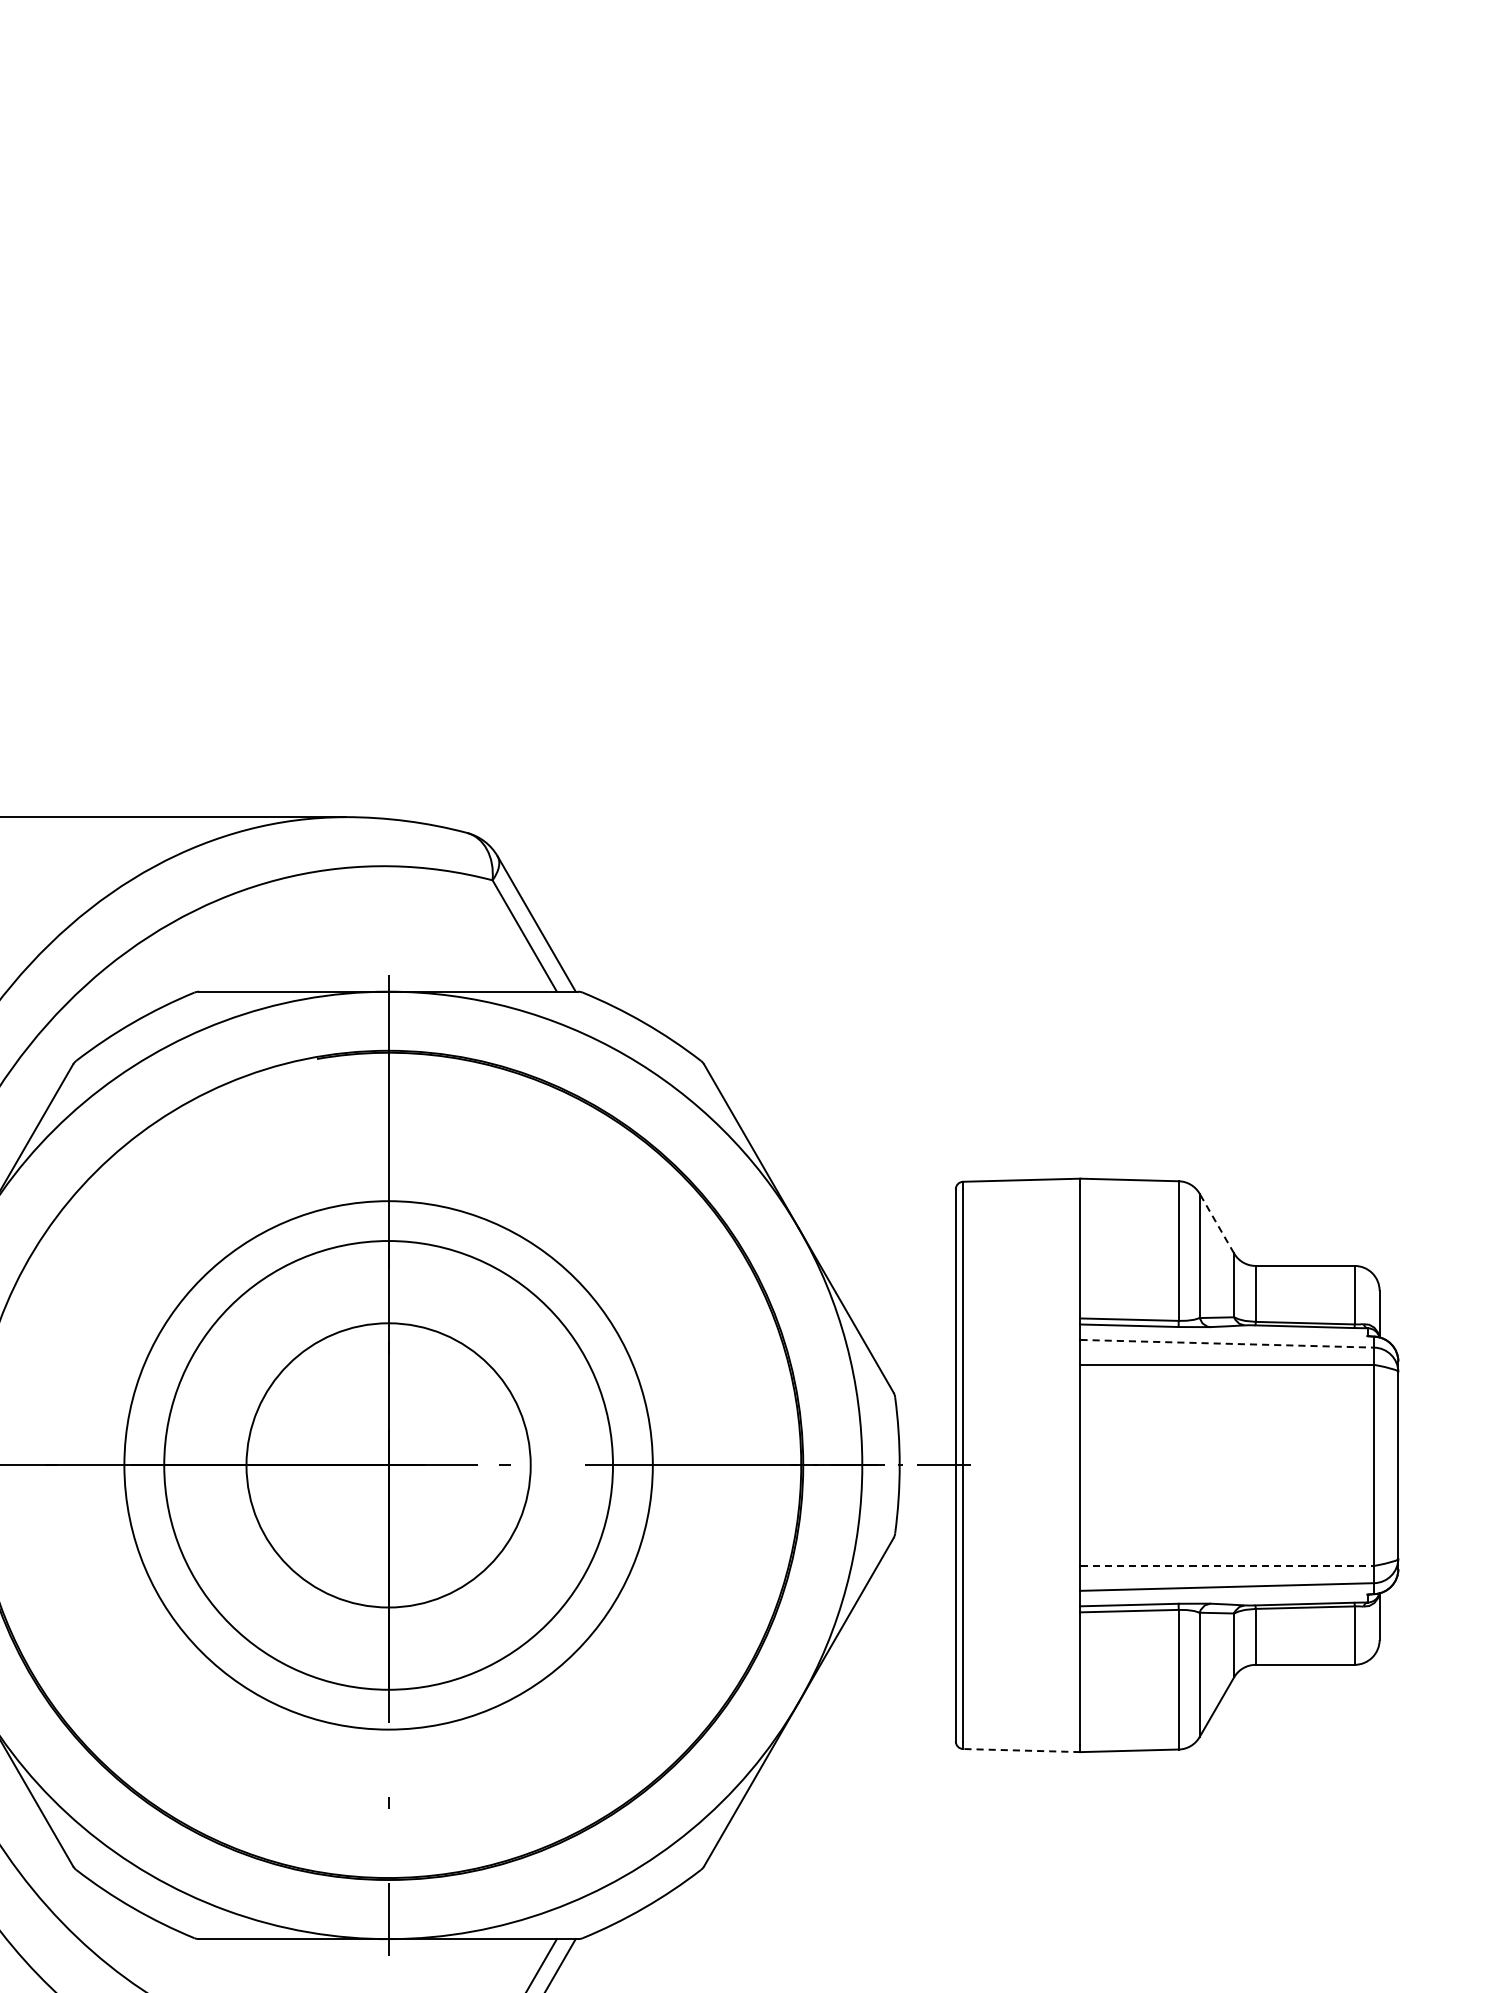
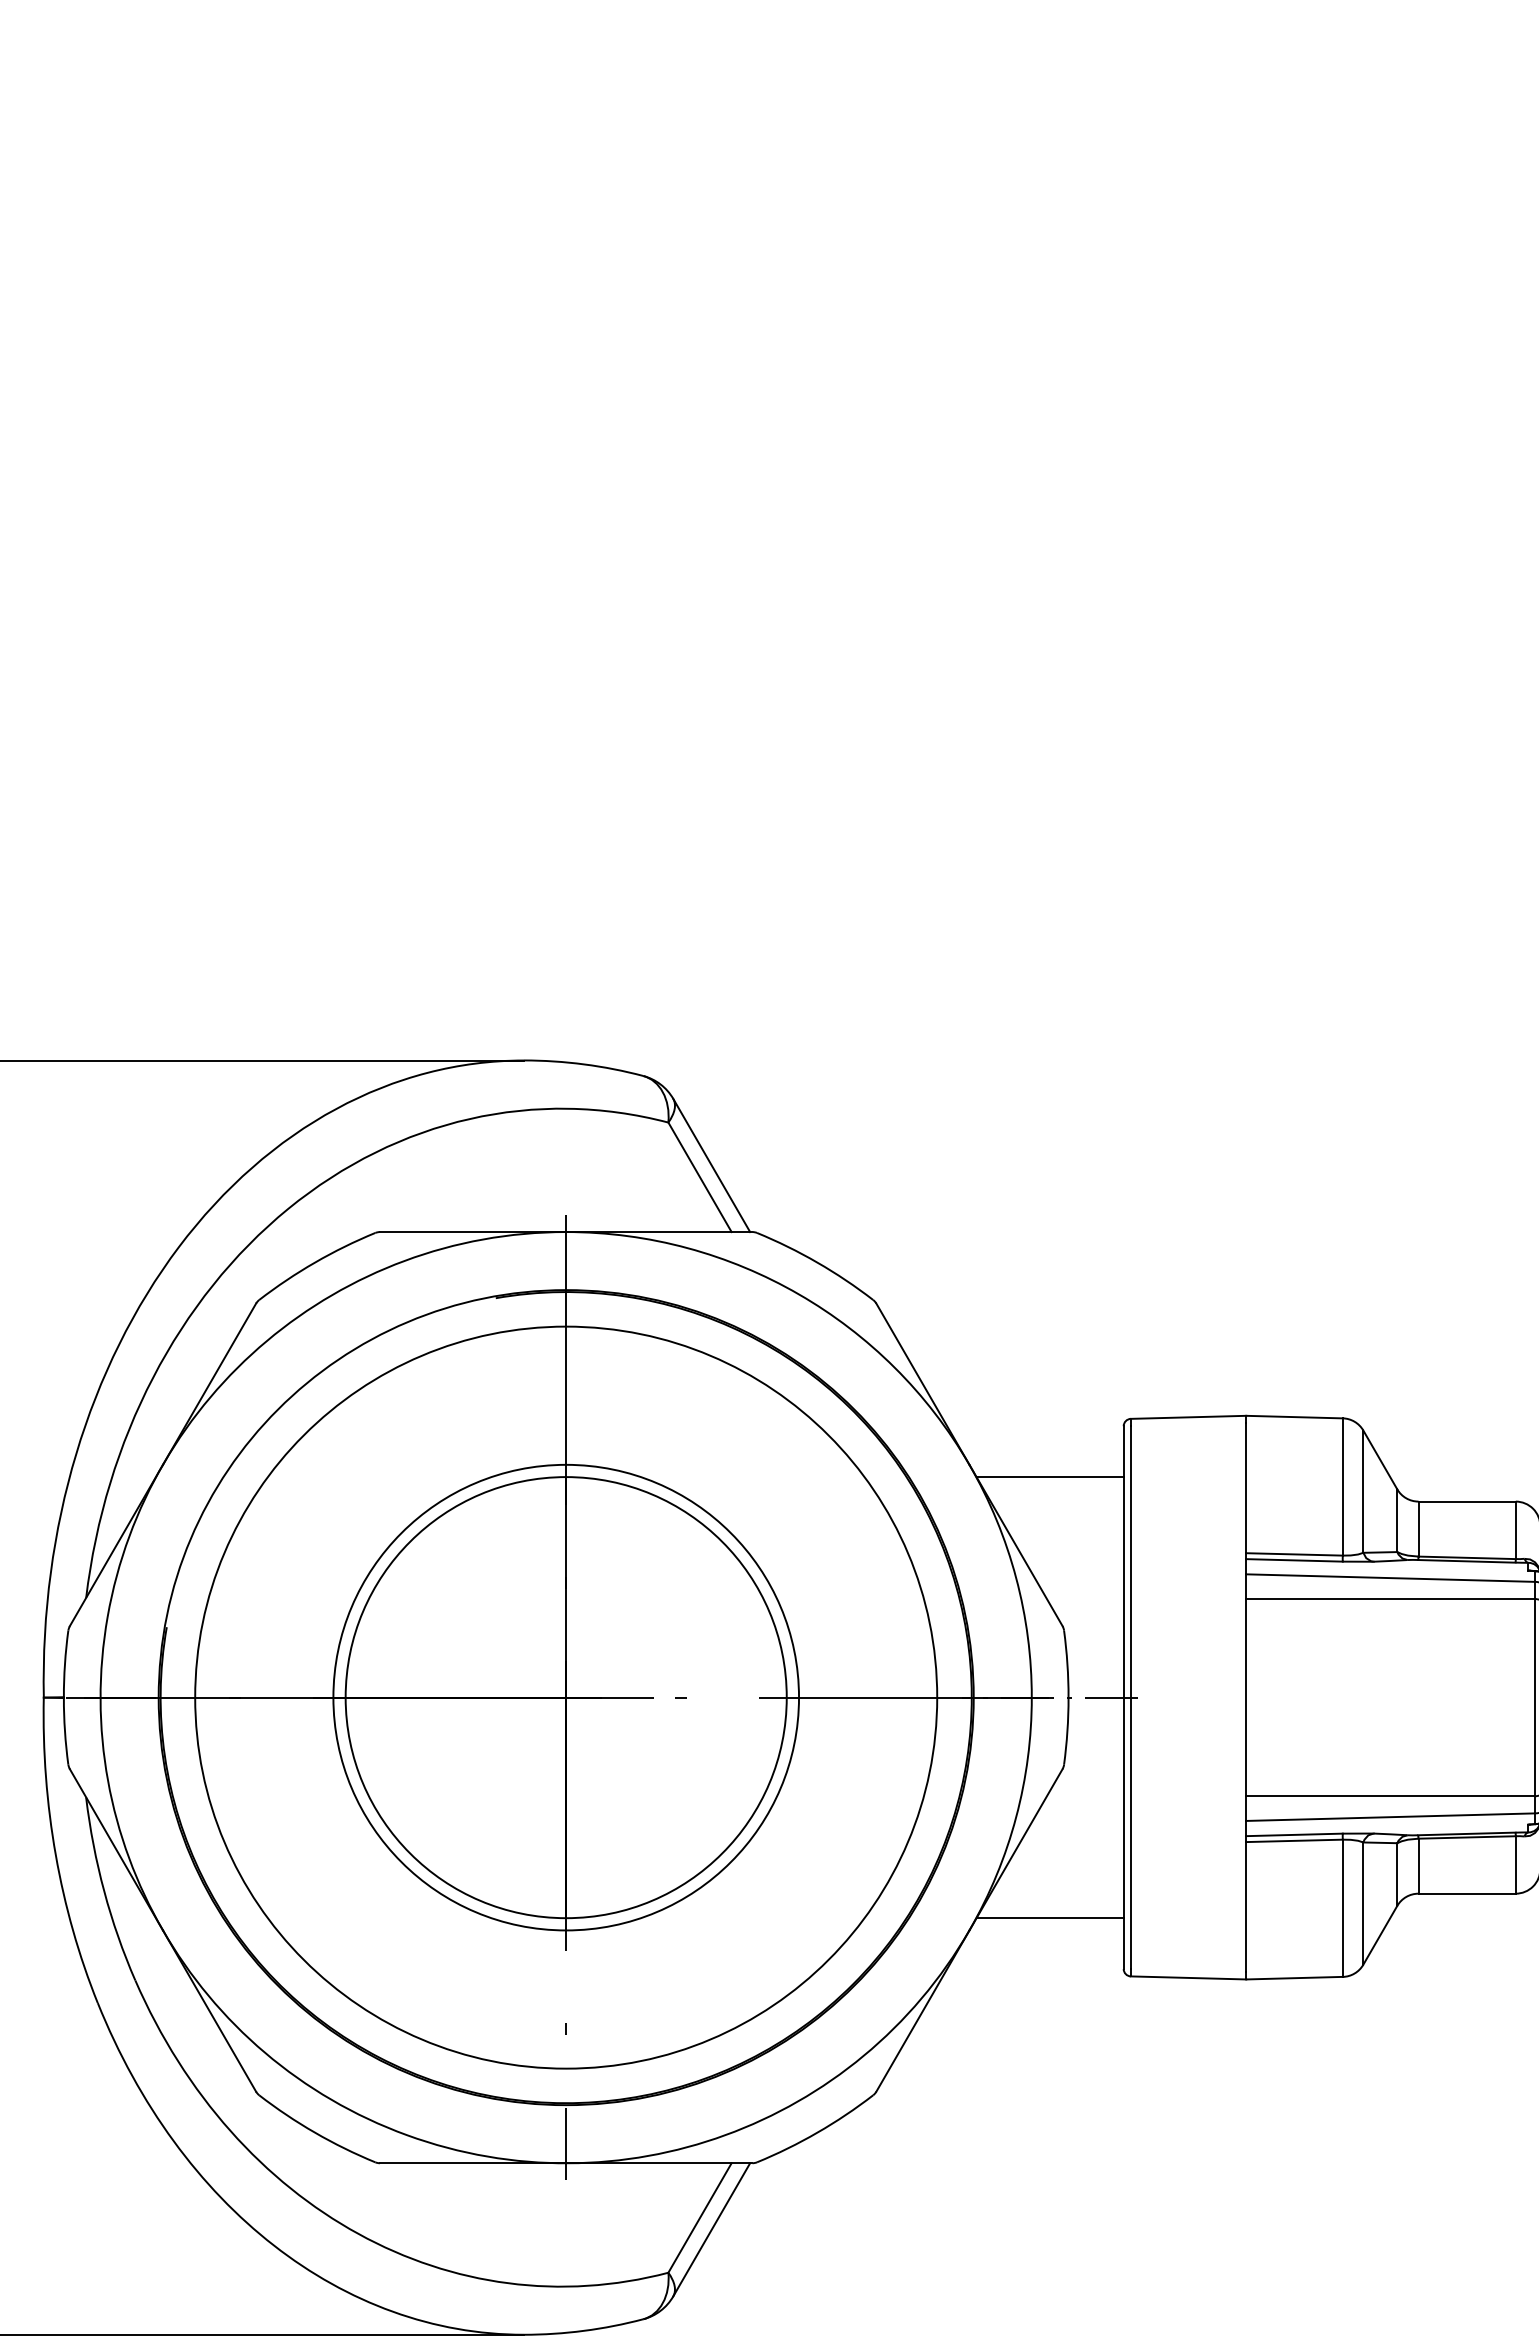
line: (1217, 1223) -> (1380, 1459), dashed -> solid
line: (880, 1241) -> (1049, 1477), added
line: (1228, 1344) -> (1391, 1578), dashed -> solid
circle: (388, 1465) -> (566, 1697), size x1.43
circle: (388, 1465) -> (566, 1697), size x1.67
line: (1228, 1565) -> (1391, 1796), dashed -> solid
line: (880, 1690) -> (1049, 1918), added
line: (1021, 1750) -> (1188, 1977), dashed -> solid

